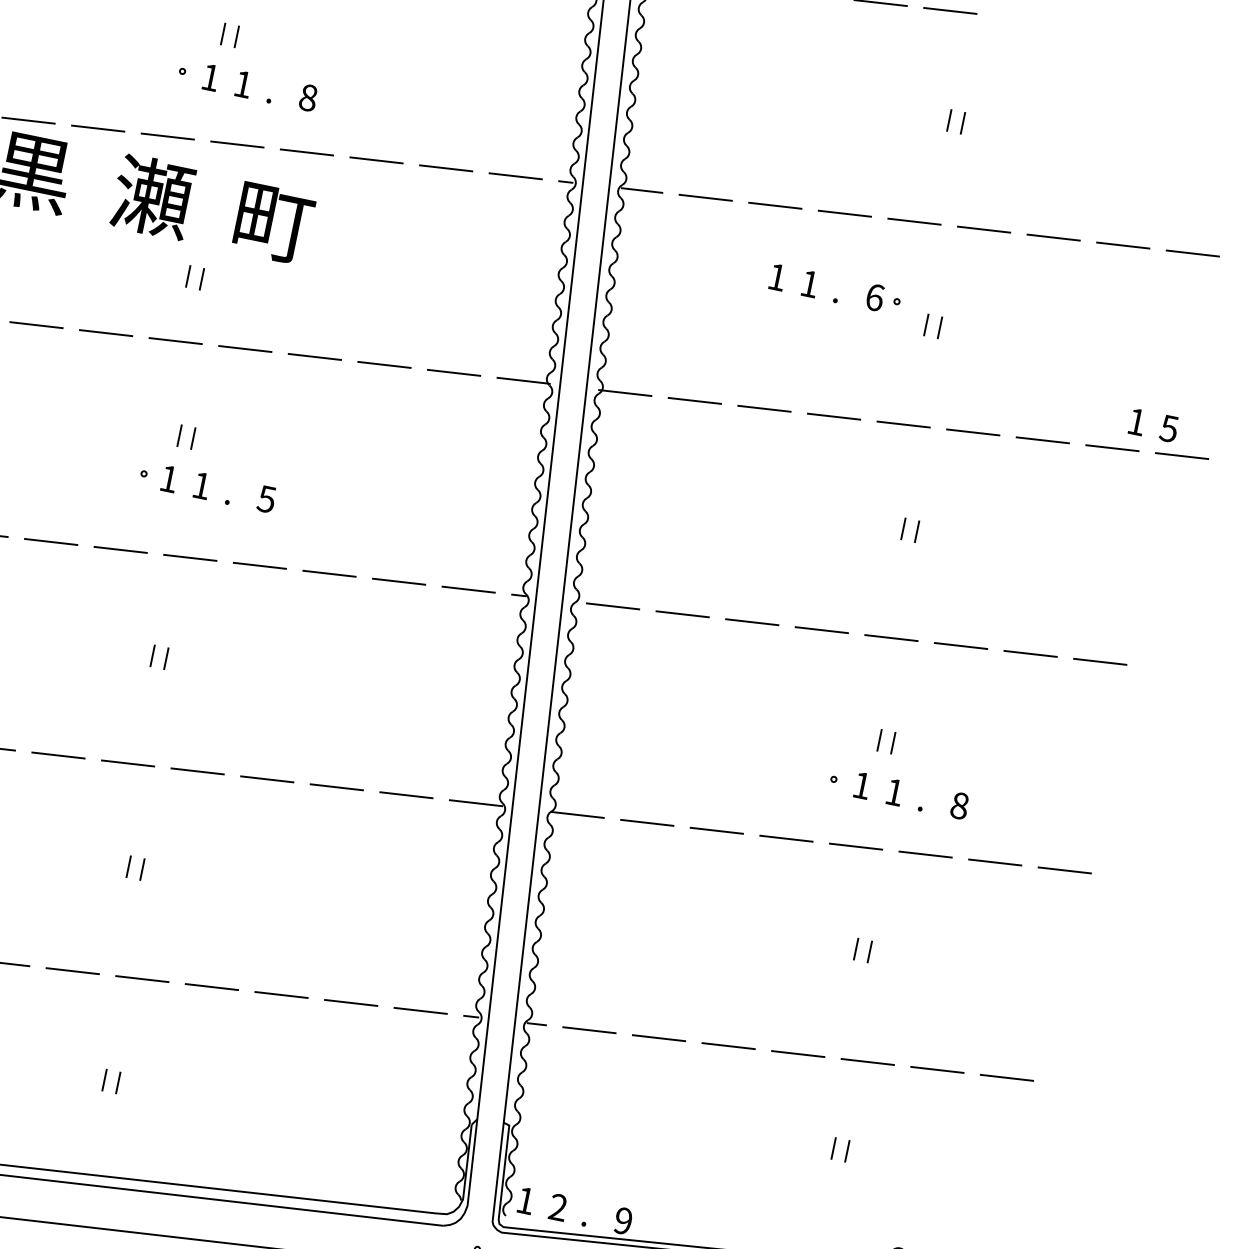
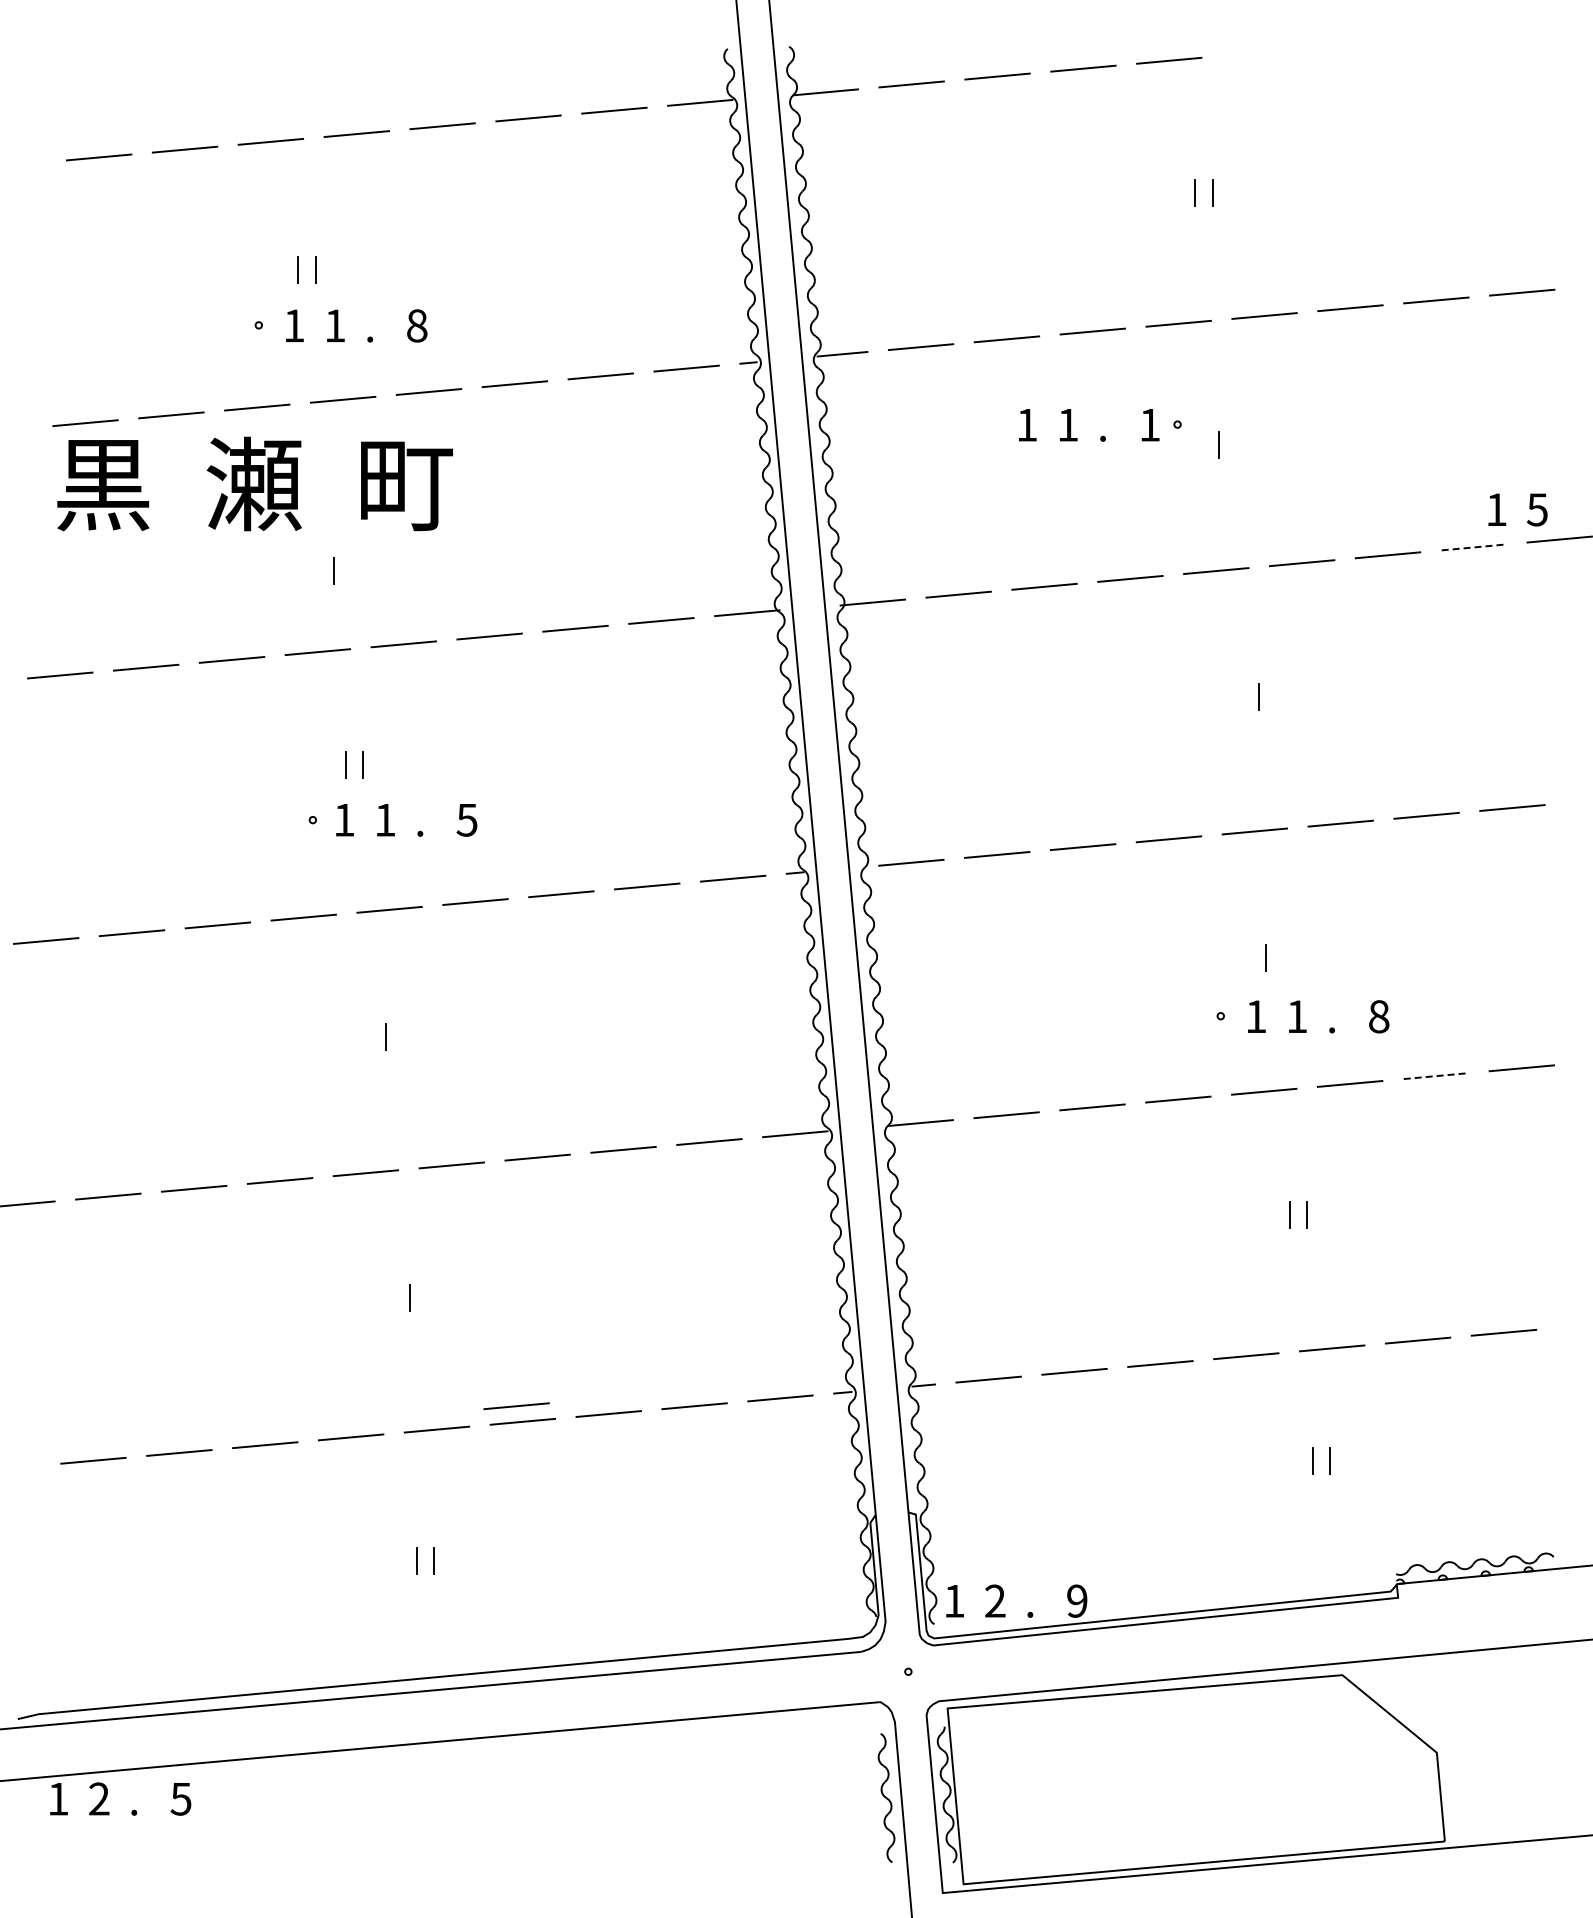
line: (187, 276) -> (316, 571), removed
text: (875, 297) -> (1150, 424), 6 -> 1
line: (939, 327) -> (1235, 445), removed
line: (1112, 448) -> (1474, 547), solid -> dashed
line: (903, 528) -> (1241, 696), removed
line: (152, 655) -> (368, 1036), removed
line: (893, 743) -> (1283, 957), removed
line: (995, 862) -> (1436, 1076), solid -> dashed
line: (128, 866) -> (392, 1297), removed
line: (209, 973) -> (516, 1405), added

